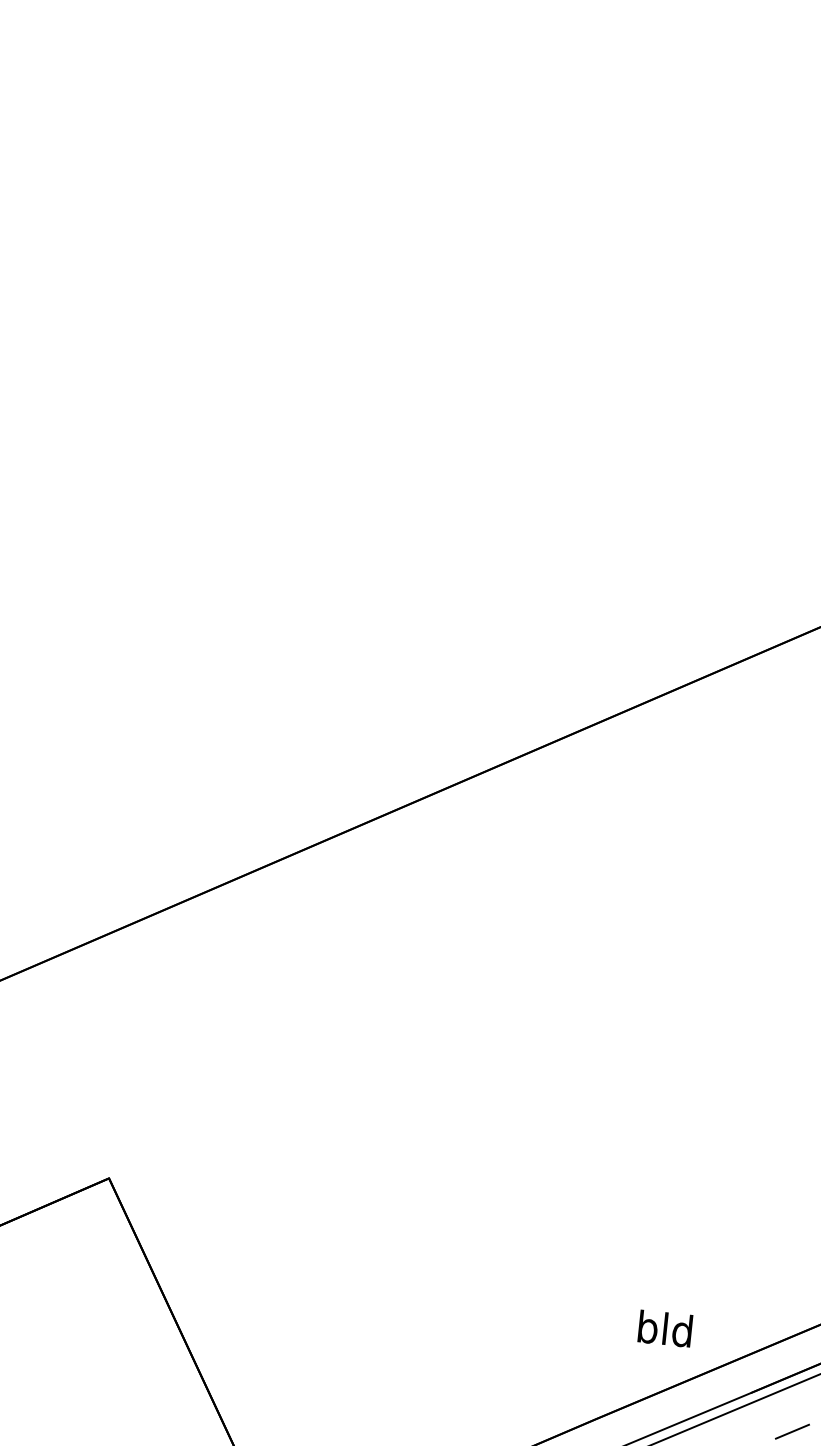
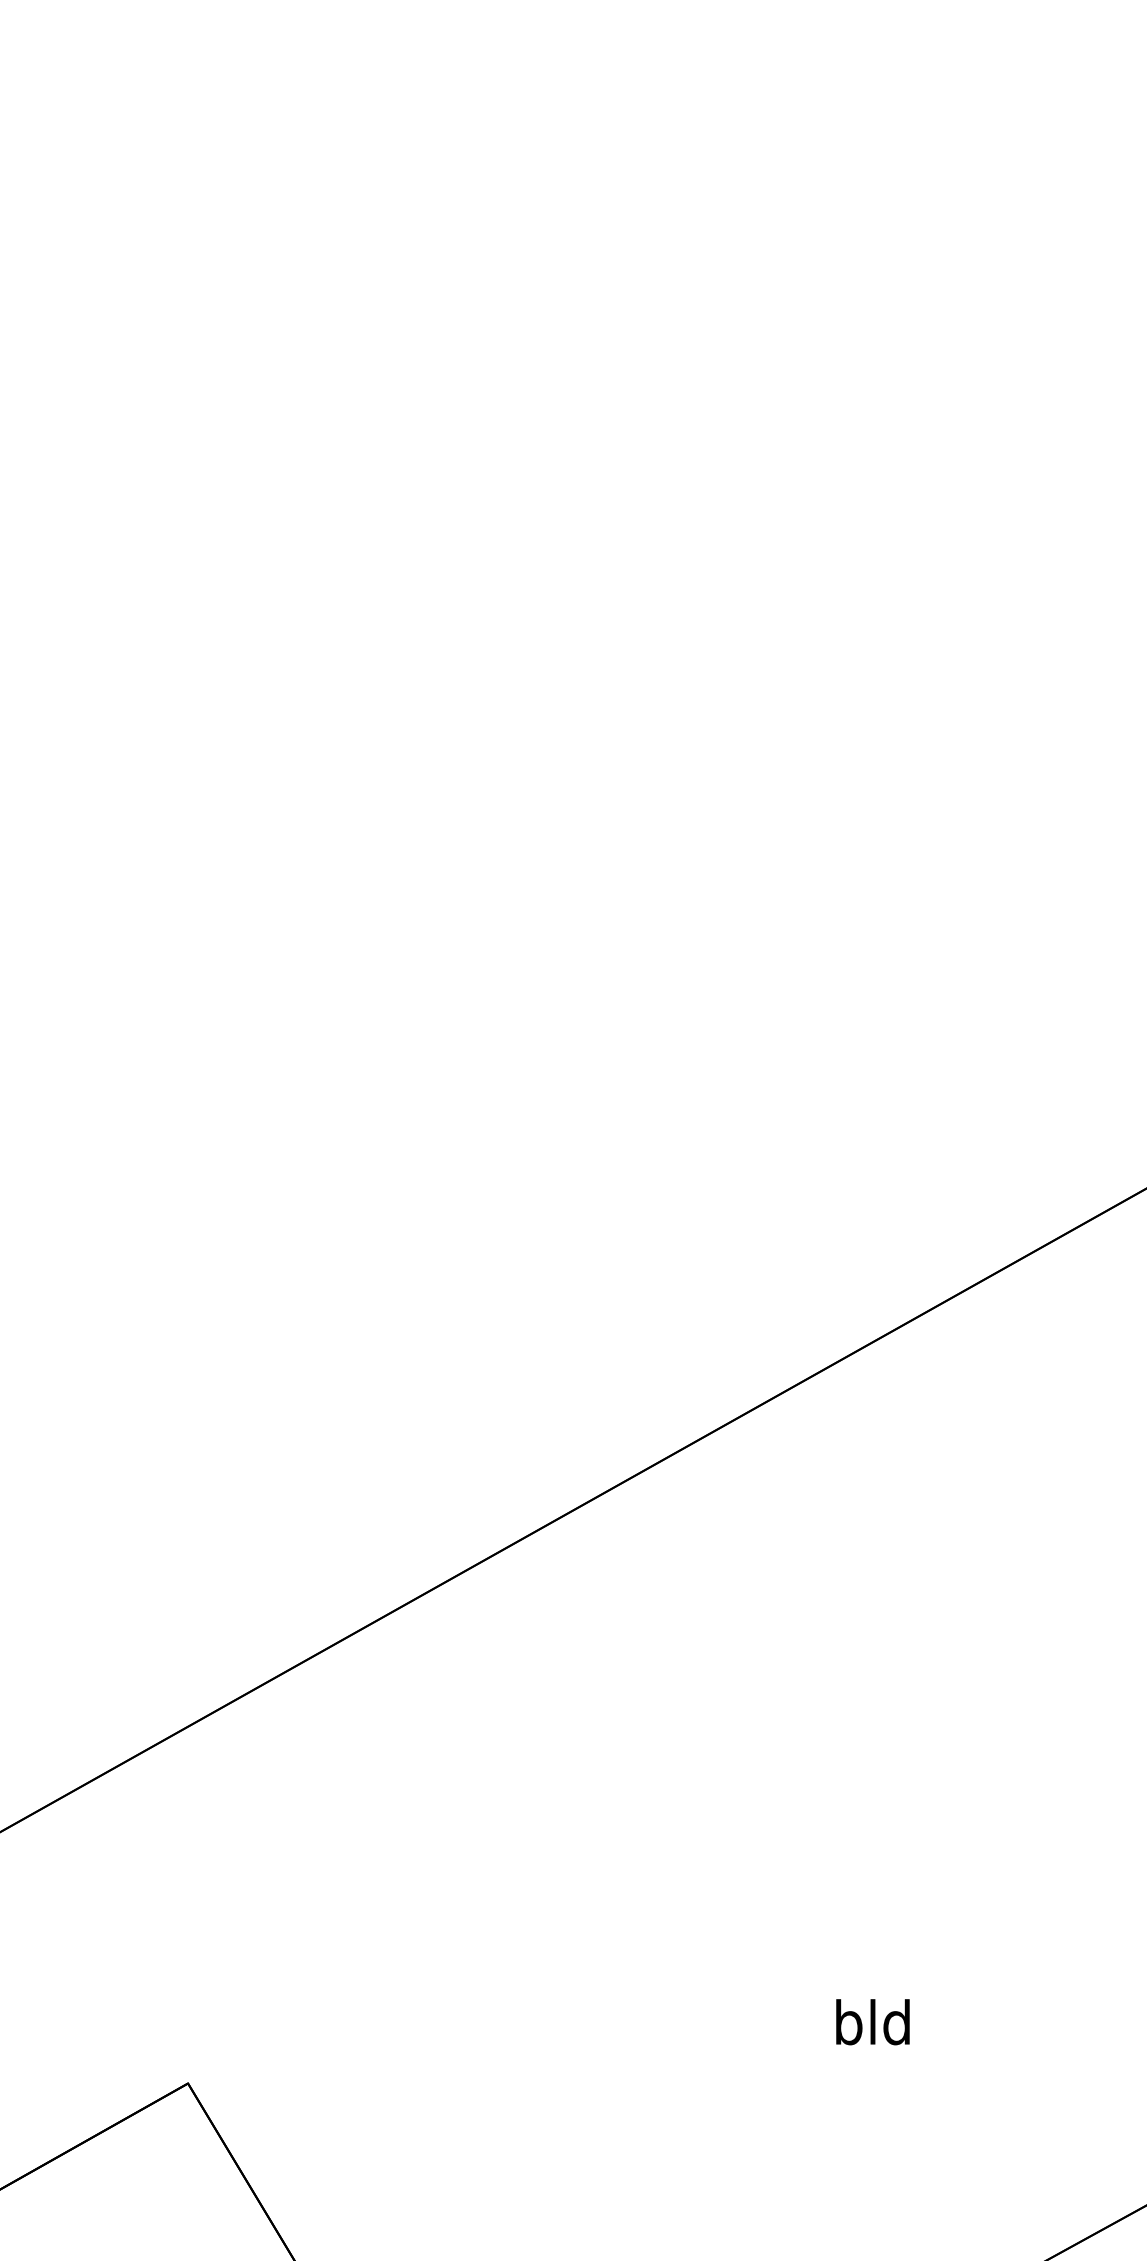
text: (664, 1329) -> (872, 2022), moved

